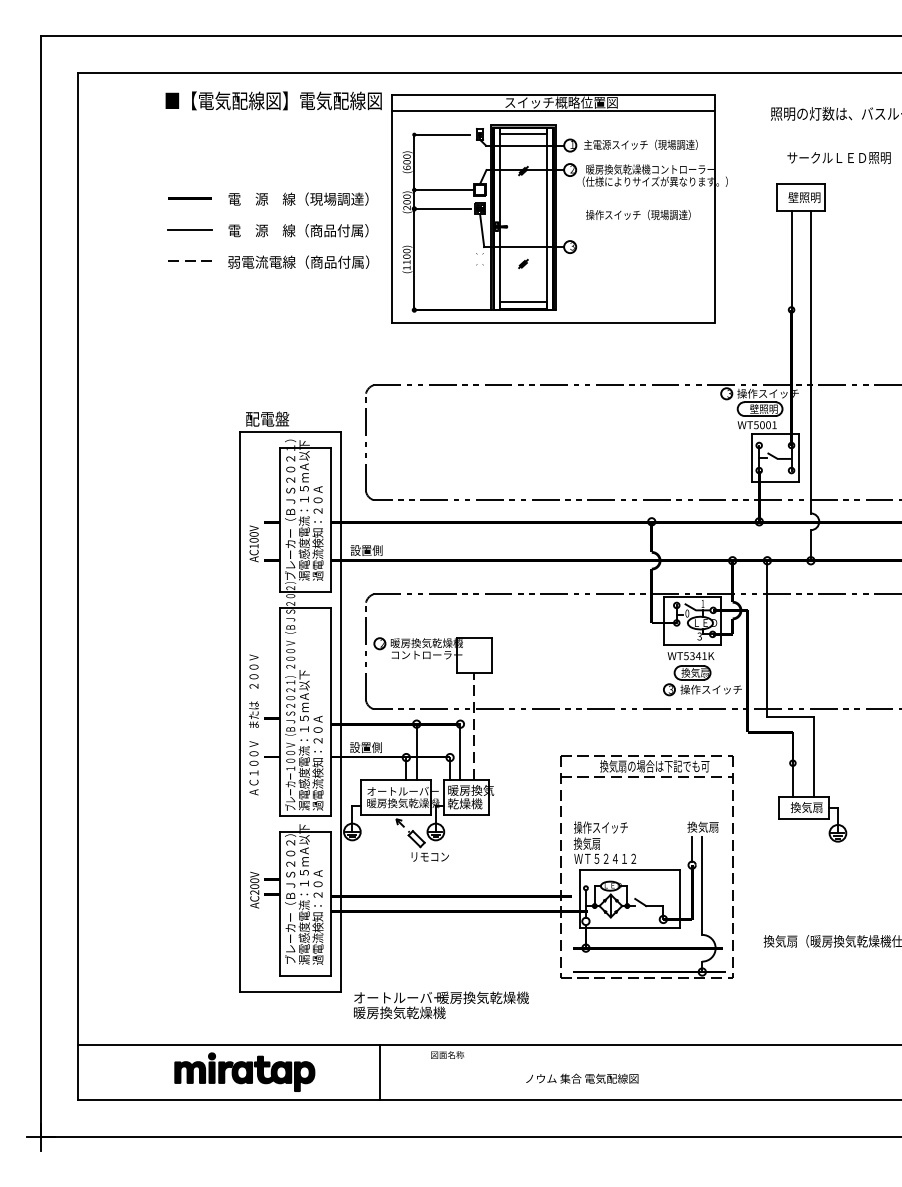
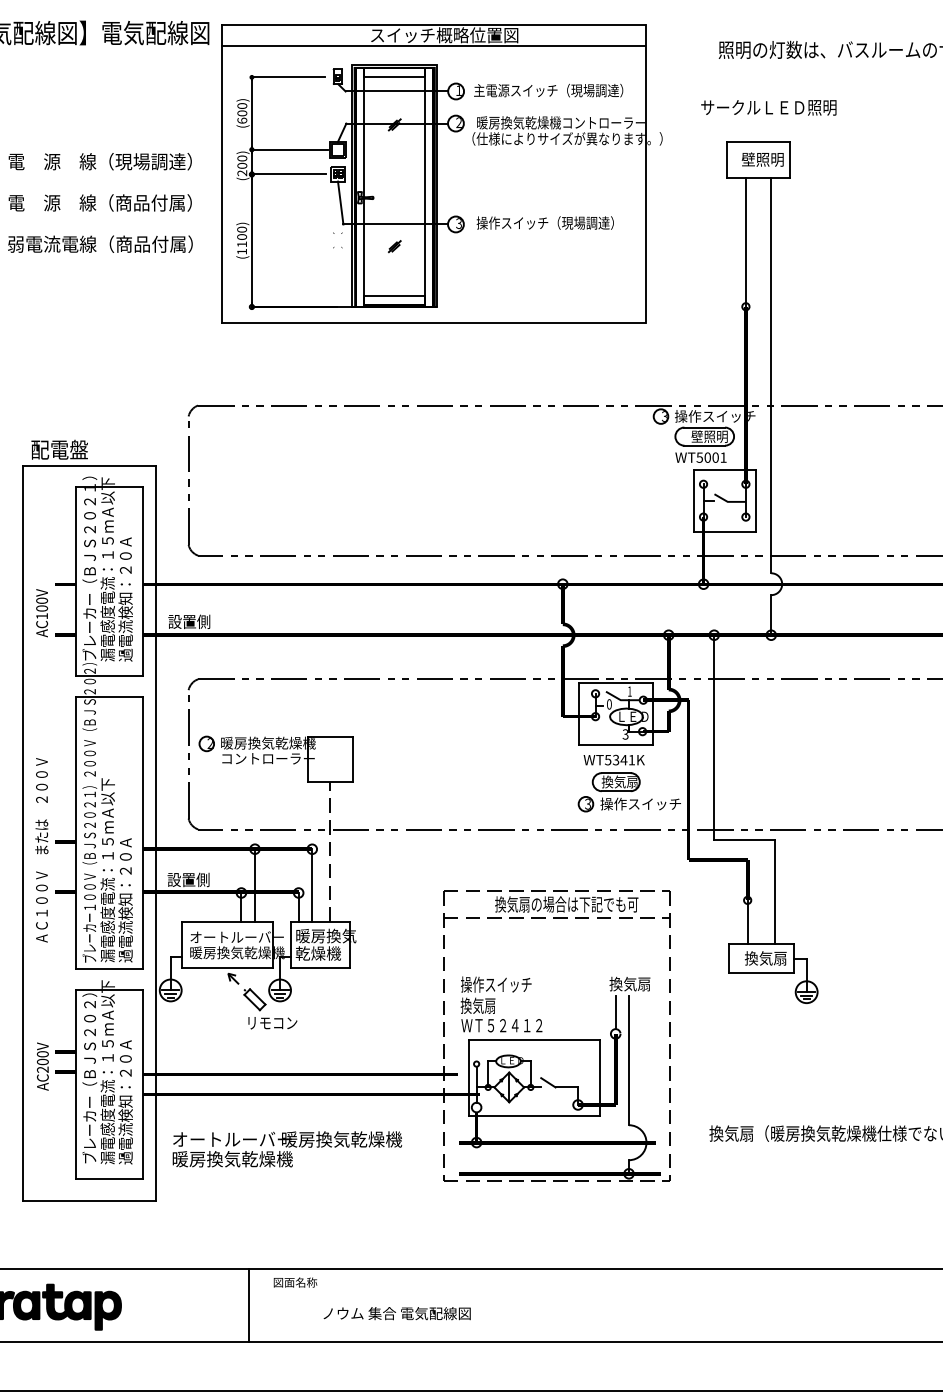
text: (838, 157) -> (768, 107), moved
text: (638, 214) -> (545, 222), moved
text: (441, 1005) -> (287, 1149), moved
line: (379, 1072) -> (248, 1305), moved
text: (582, 1078) -> (397, 1313), moved

